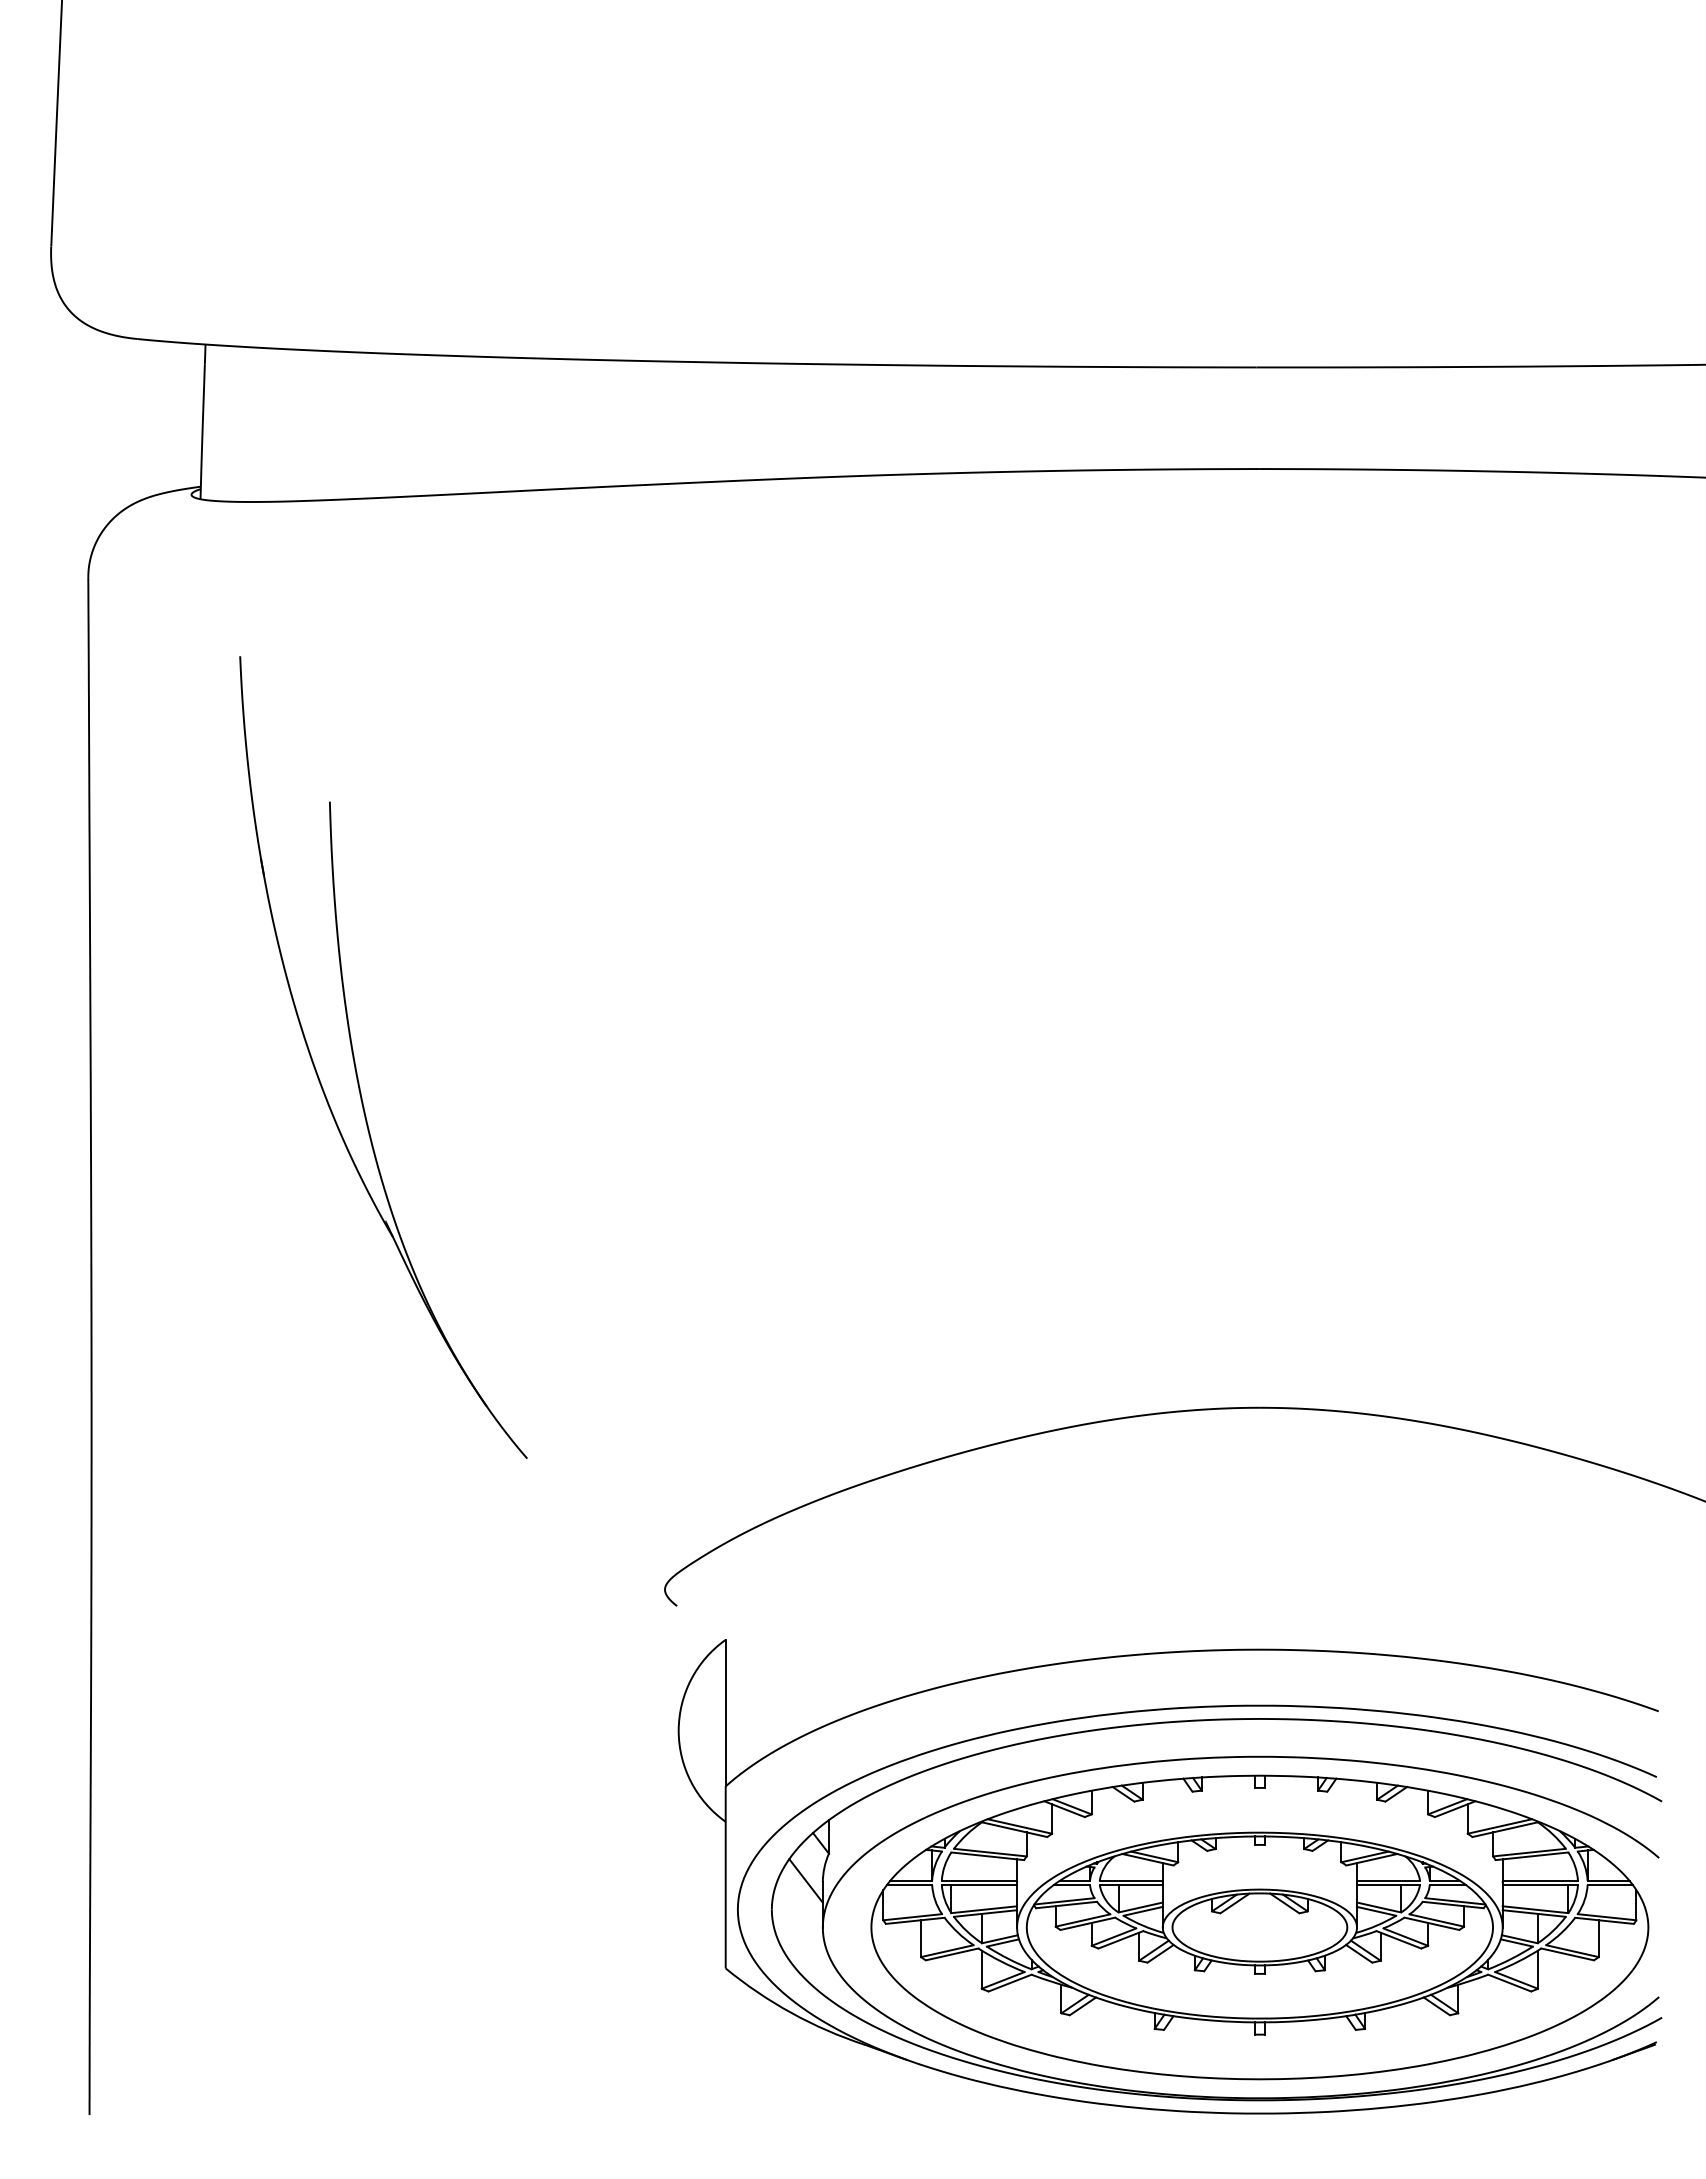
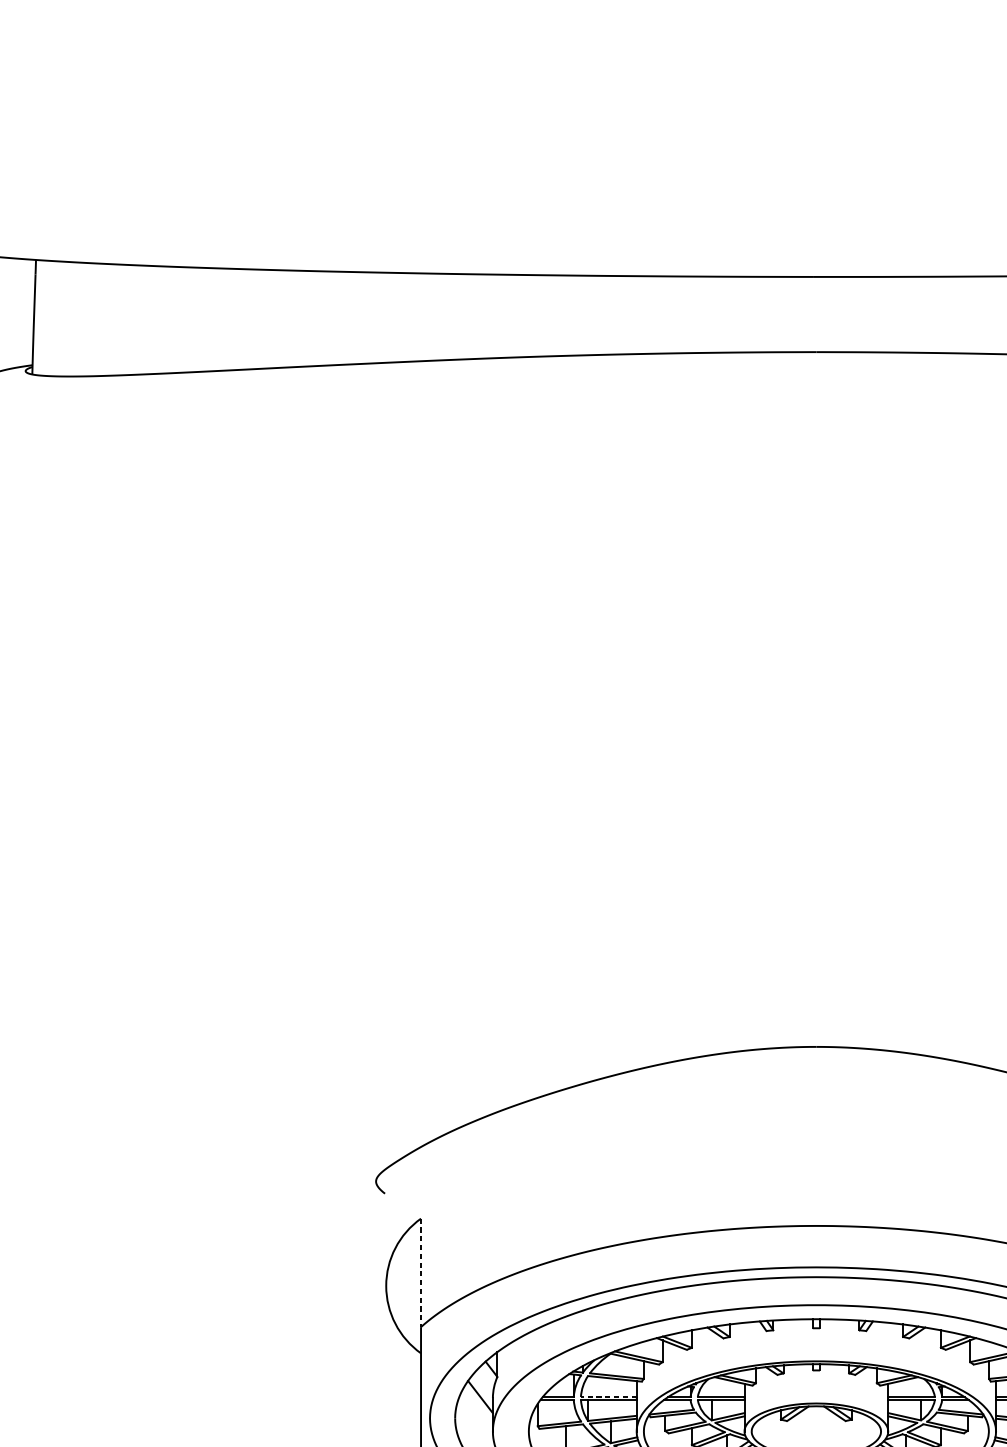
part: (355, 1061) -> (147, 790), removed
line: (725, 1713) -> (420, 1273), solid -> dashed
line: (979, 1880) -> (608, 1396), solid -> dashed

